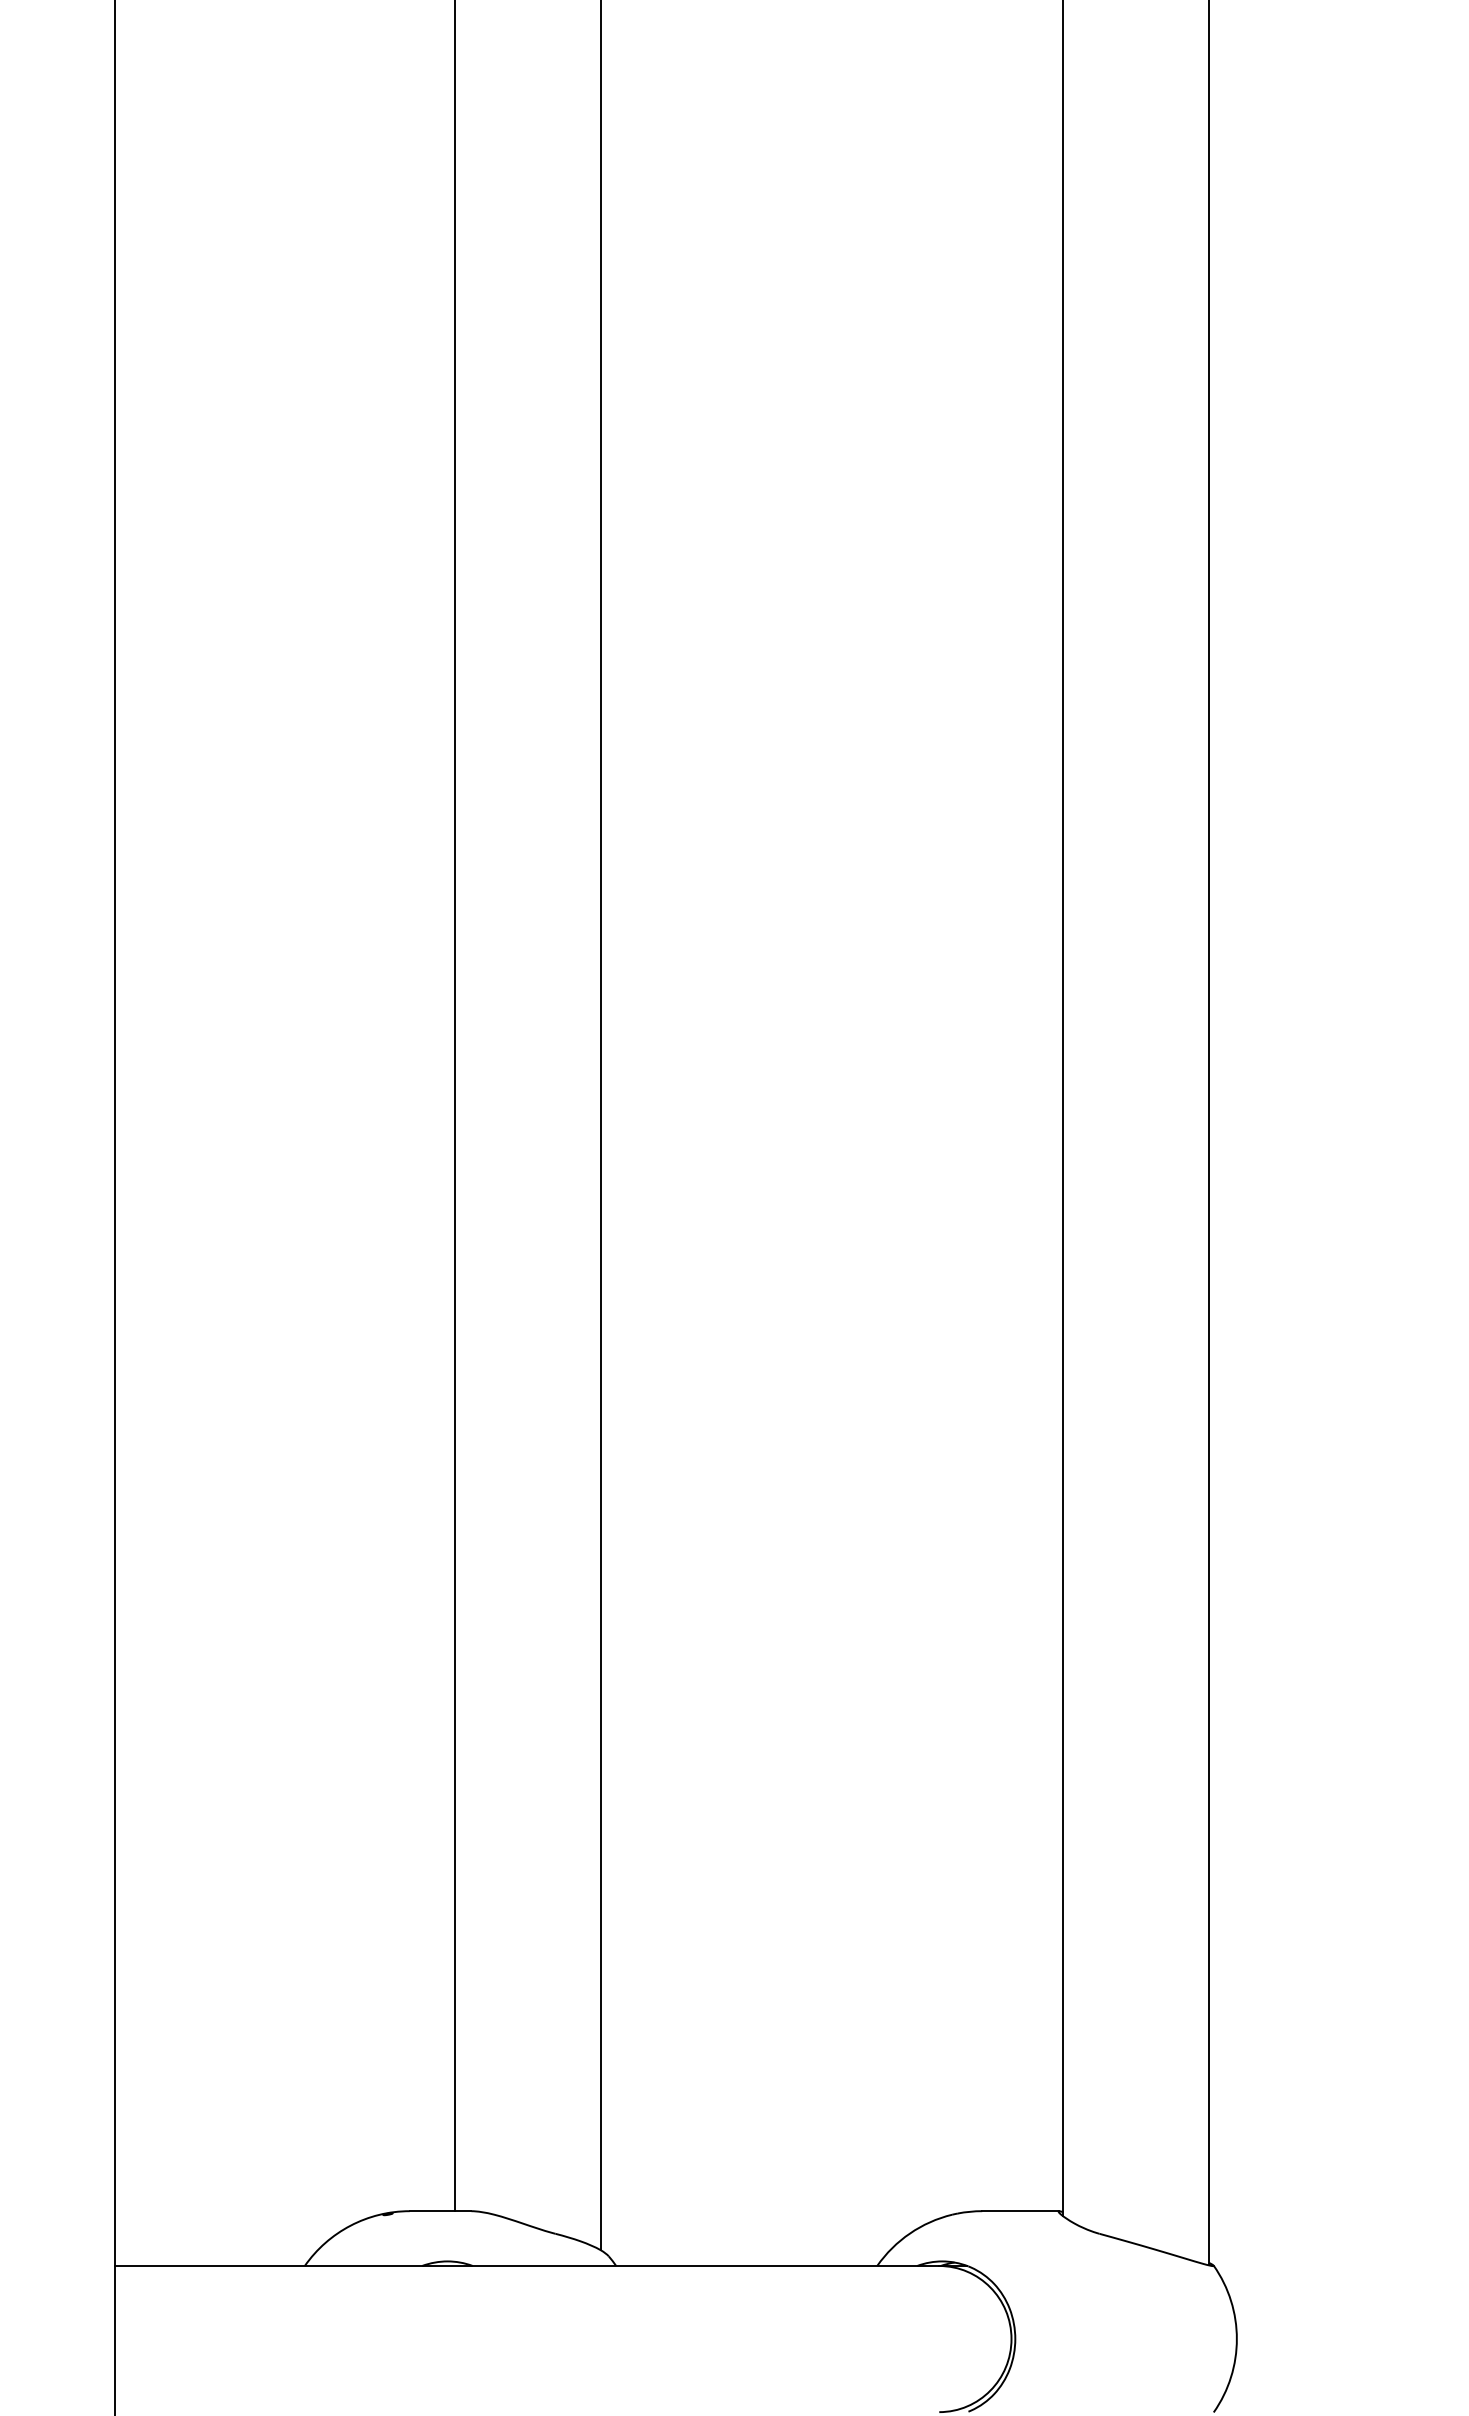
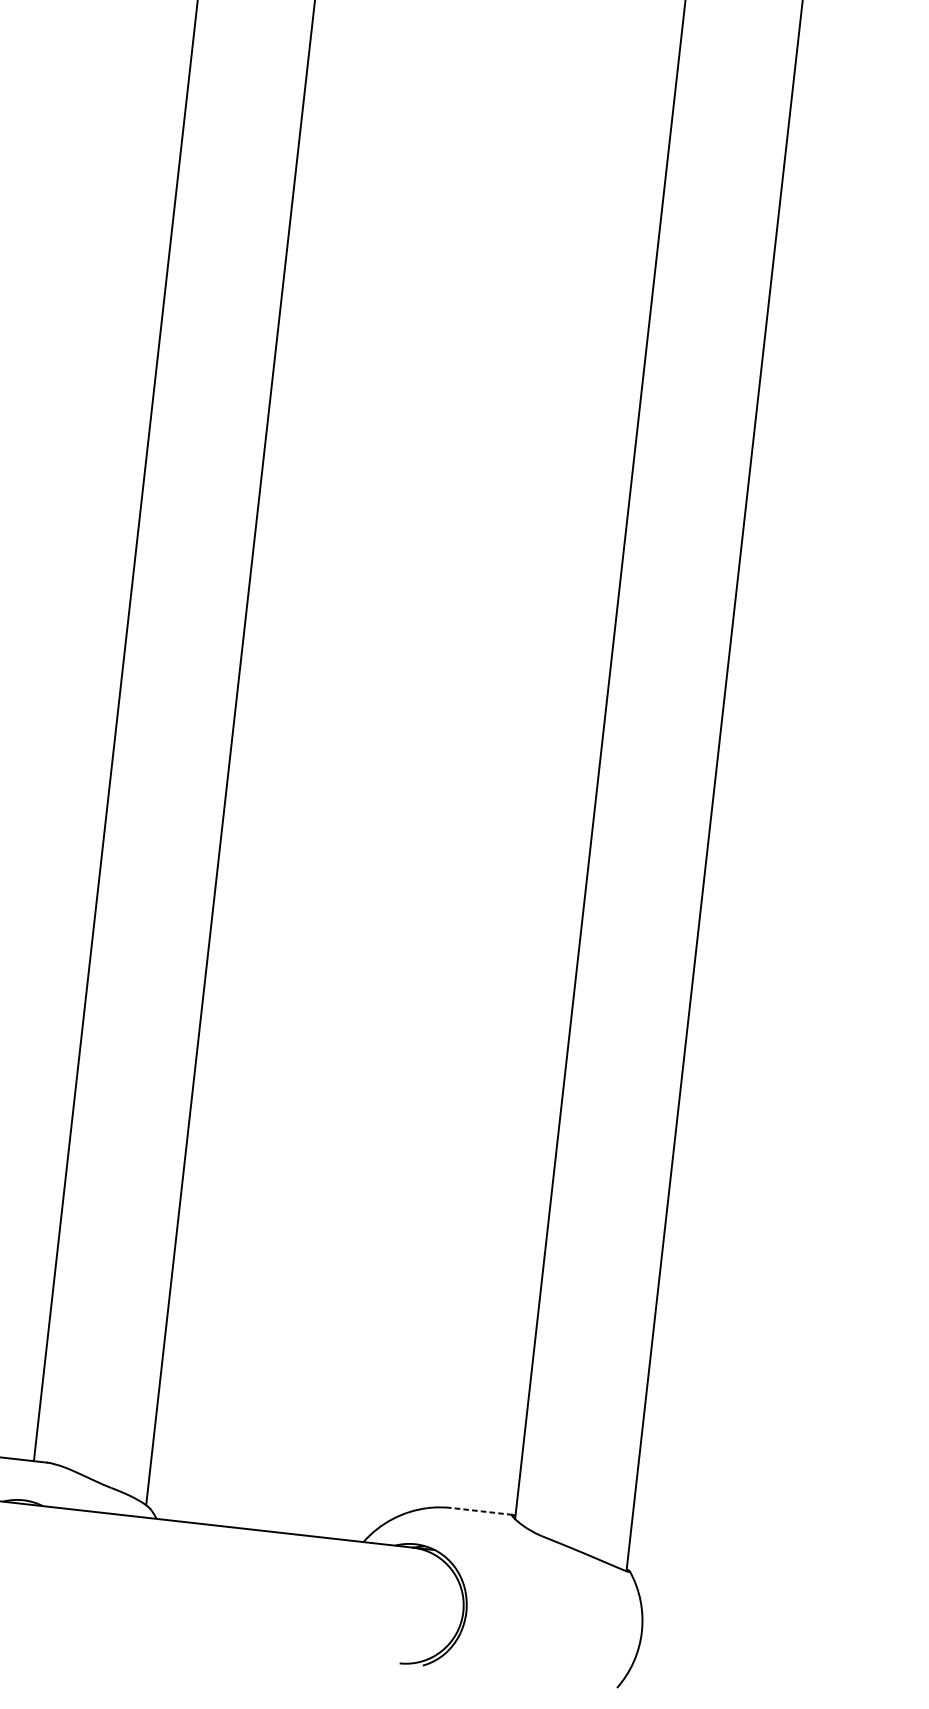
line: (1020, 2211) -> (481, 1511), solid -> dashed

